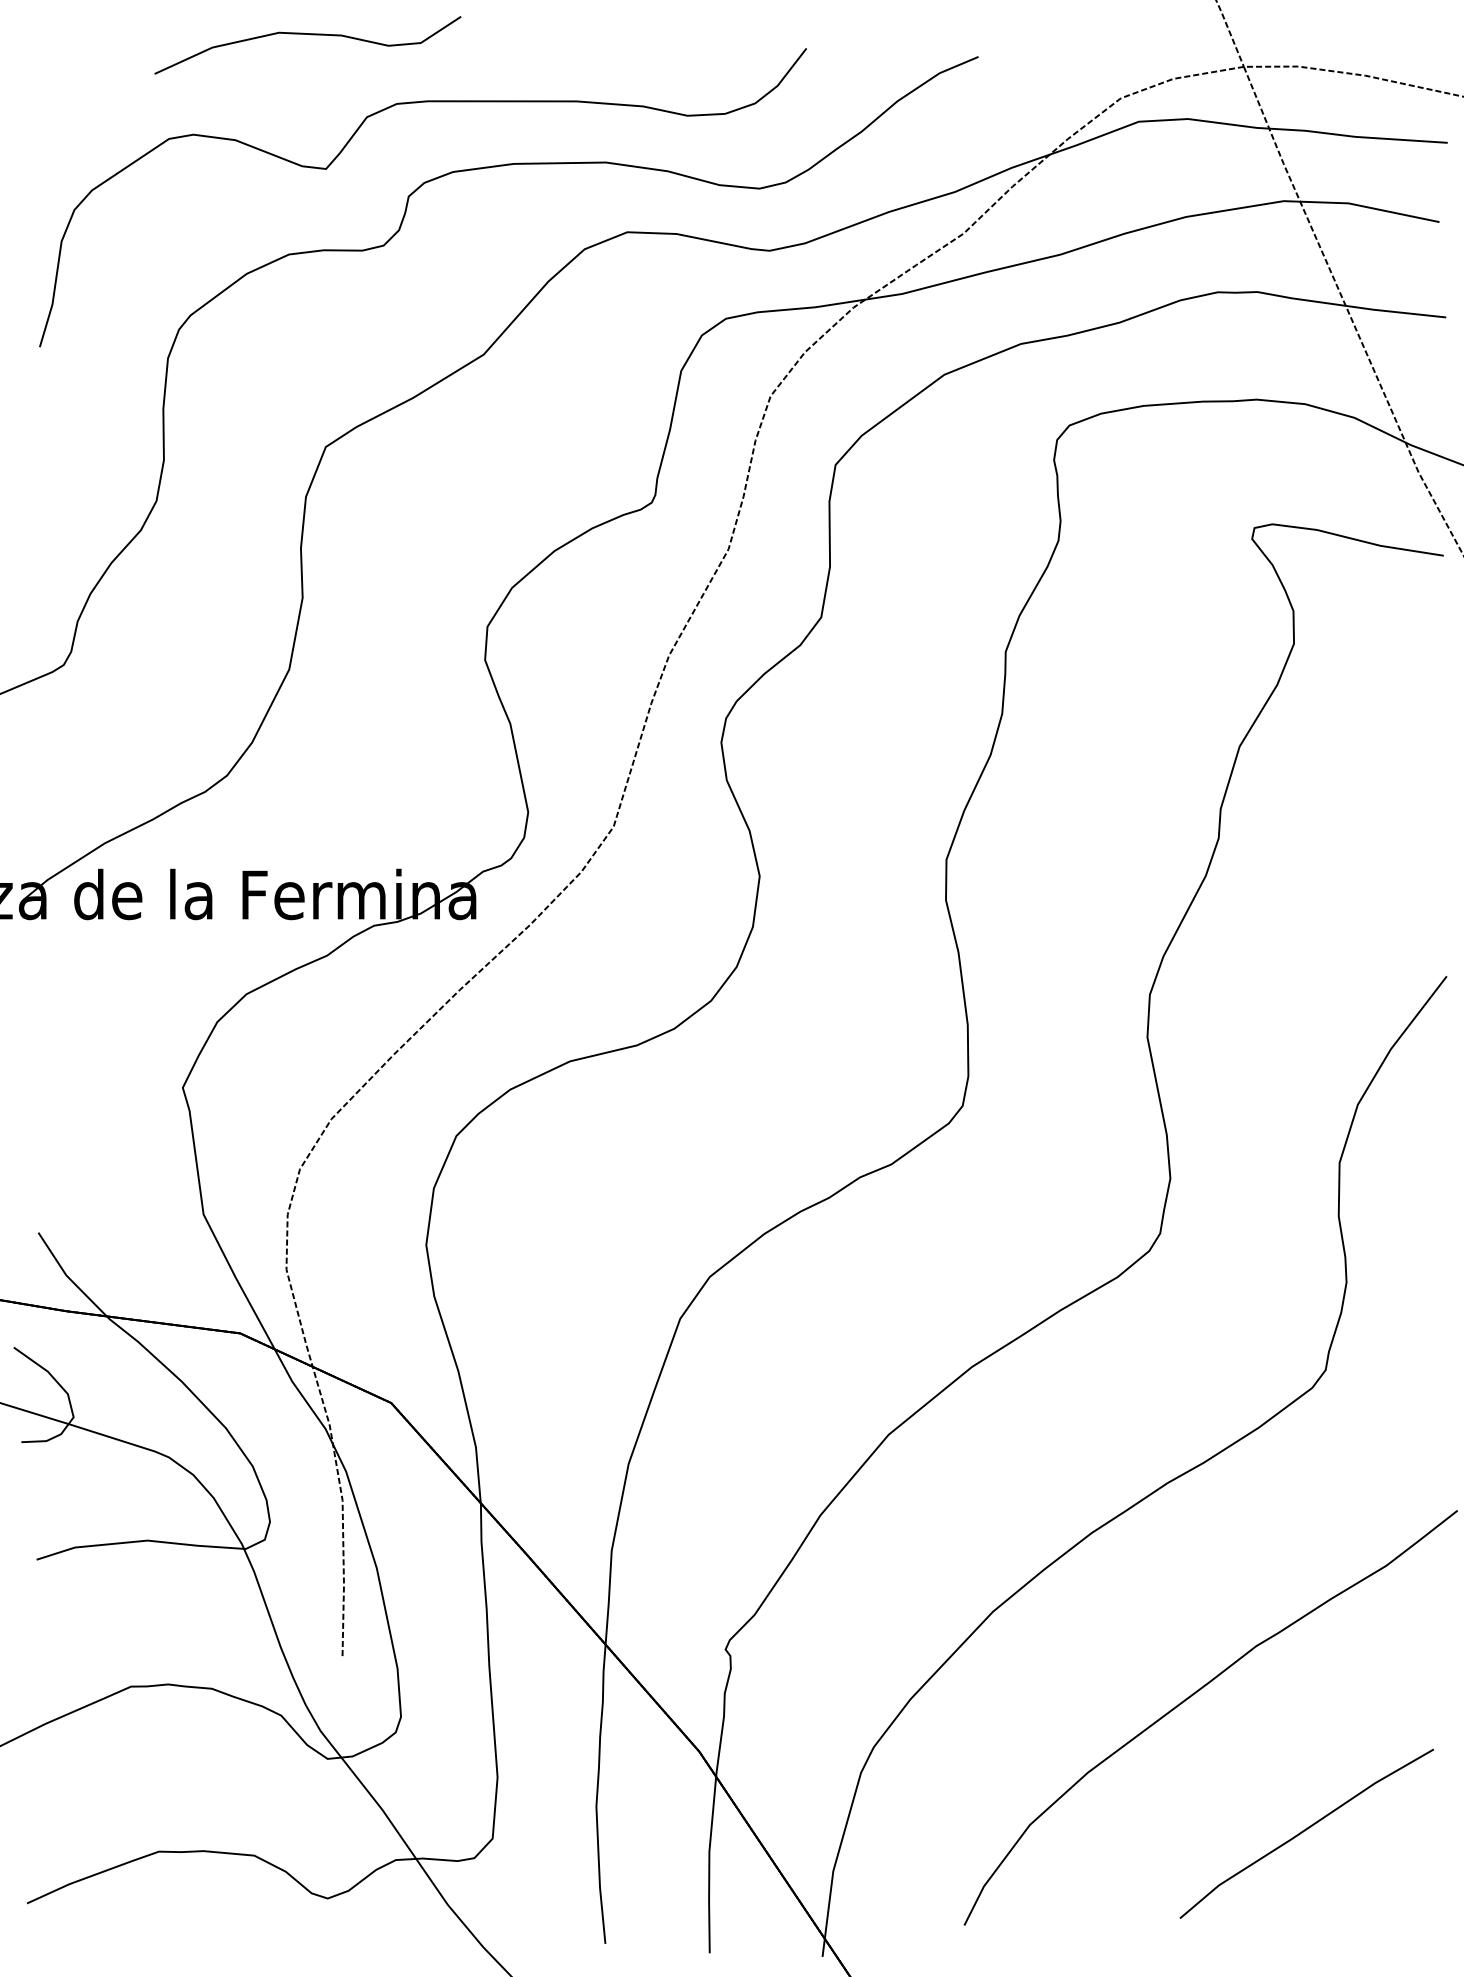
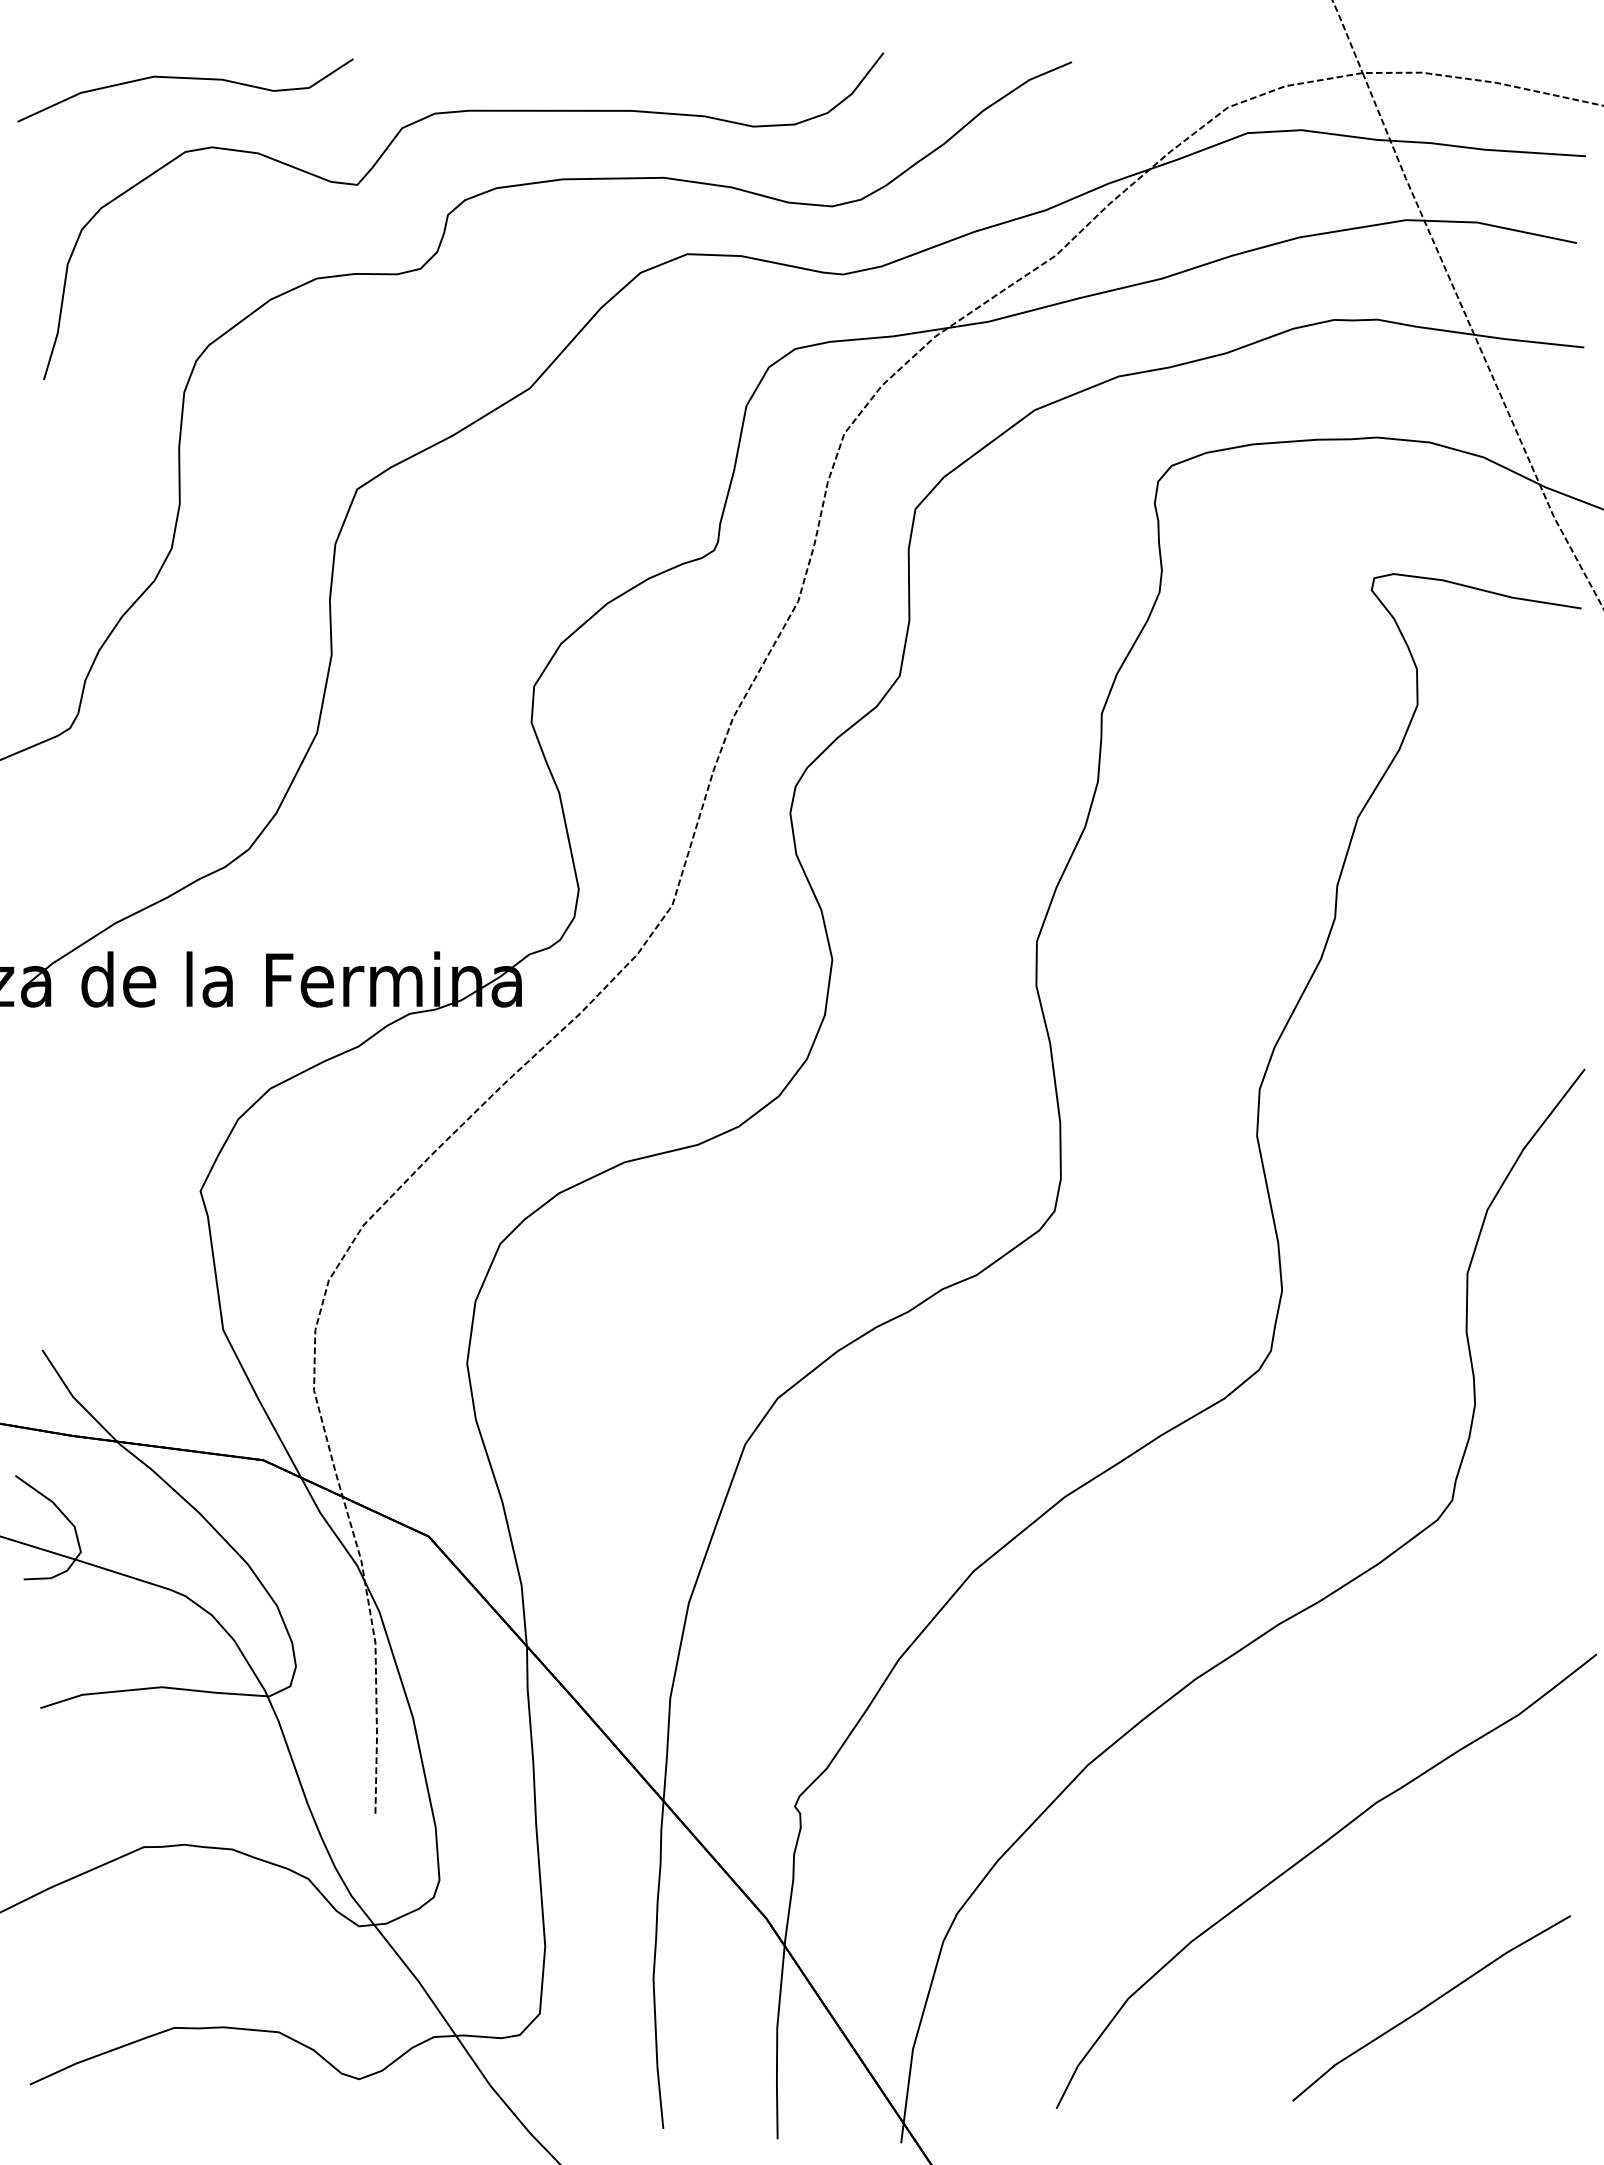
part: (309, 35) -> (187, 79), moved

